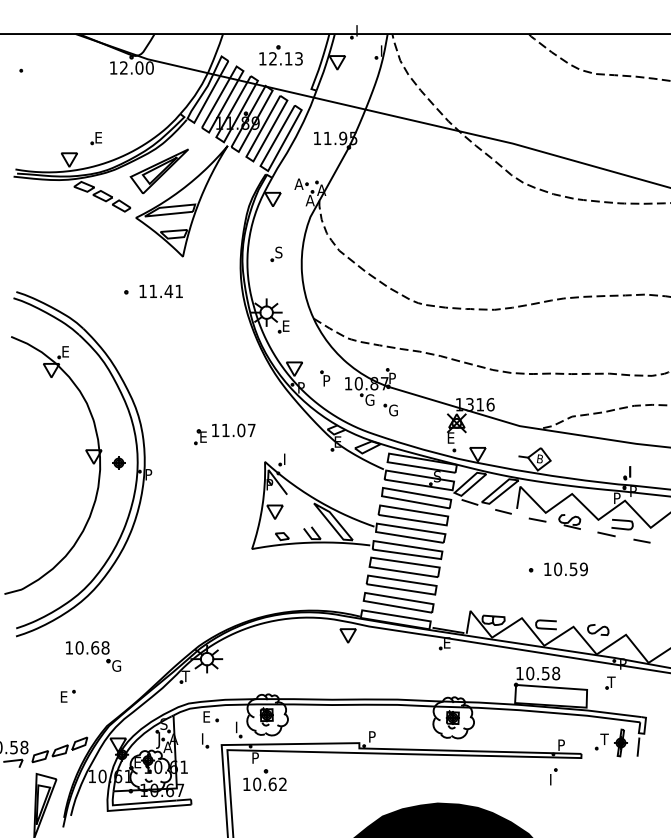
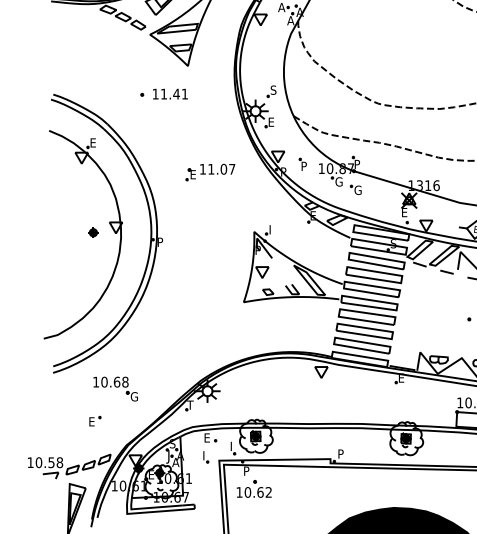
part: (276, 254) -> (271, 91), moved
part: (224, 434) -> (210, 172), moved
part: (118, 462) -> (93, 232), moved

